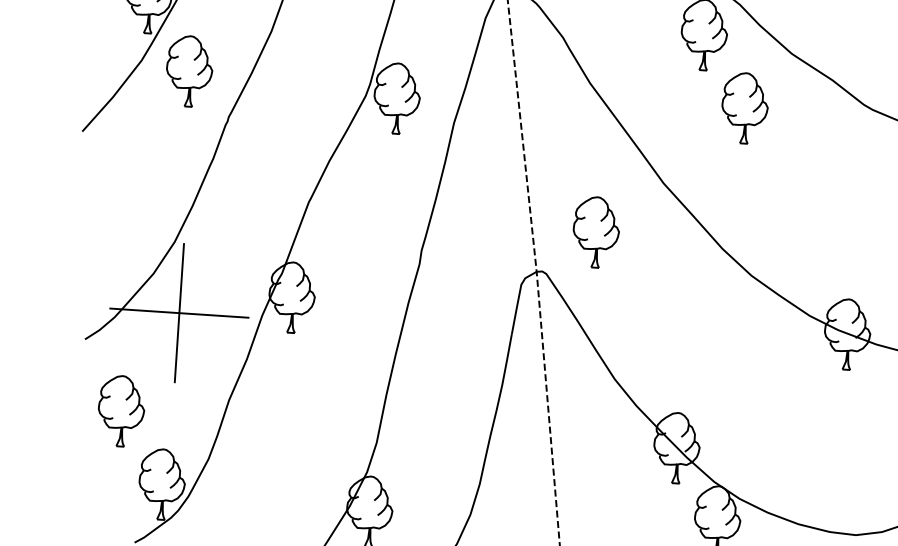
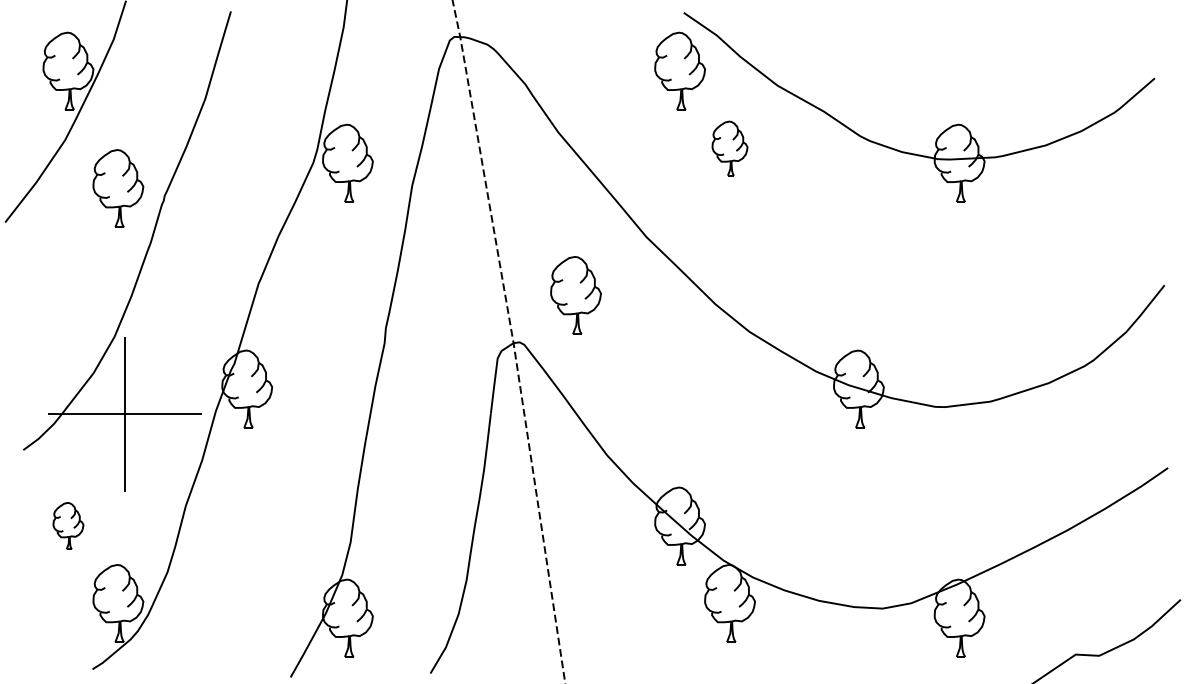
part: (189, 71) -> (118, 188), moved
part: (744, 108) -> (729, 148), size x0.7
part: (121, 410) -> (68, 525), size x0.6

